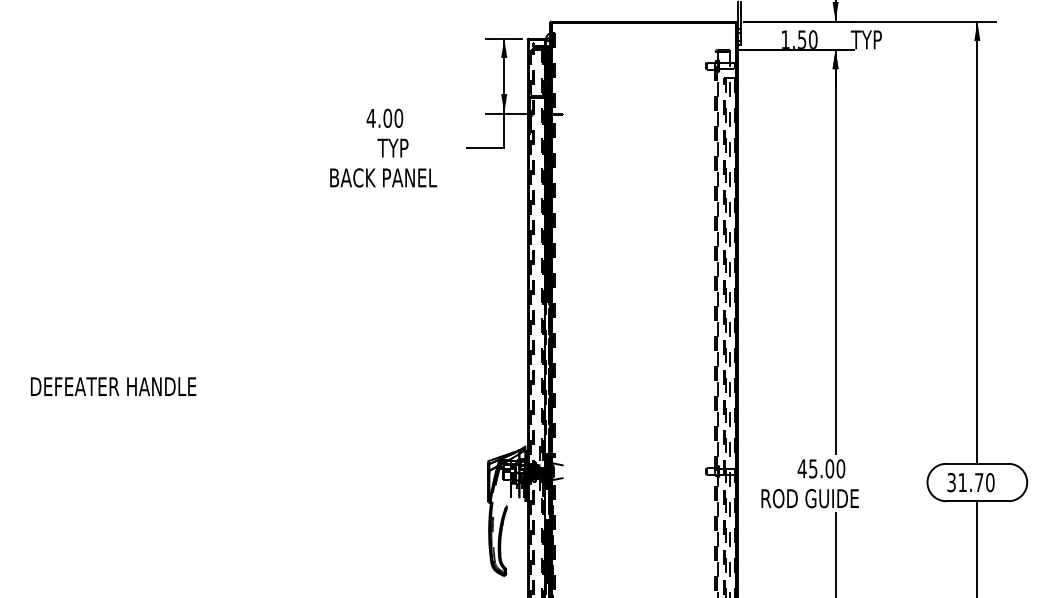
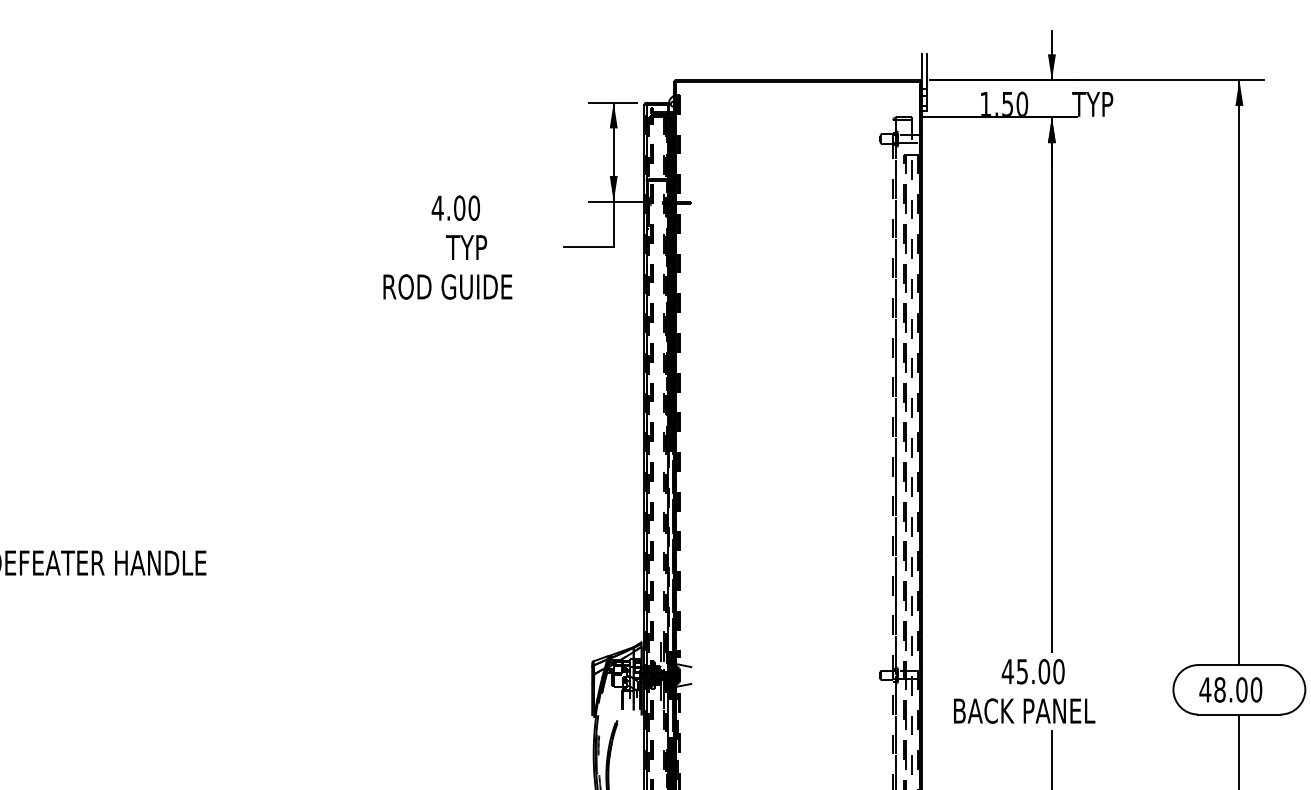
text: (384, 177) -> (455, 286), BACK PANEL -> ROD GUIDE
text: (965, 482) -> (1223, 689), 31.70 -> 48.00
text: (815, 498) -> (1025, 710), ROD GUIDE -> BACK PANEL

